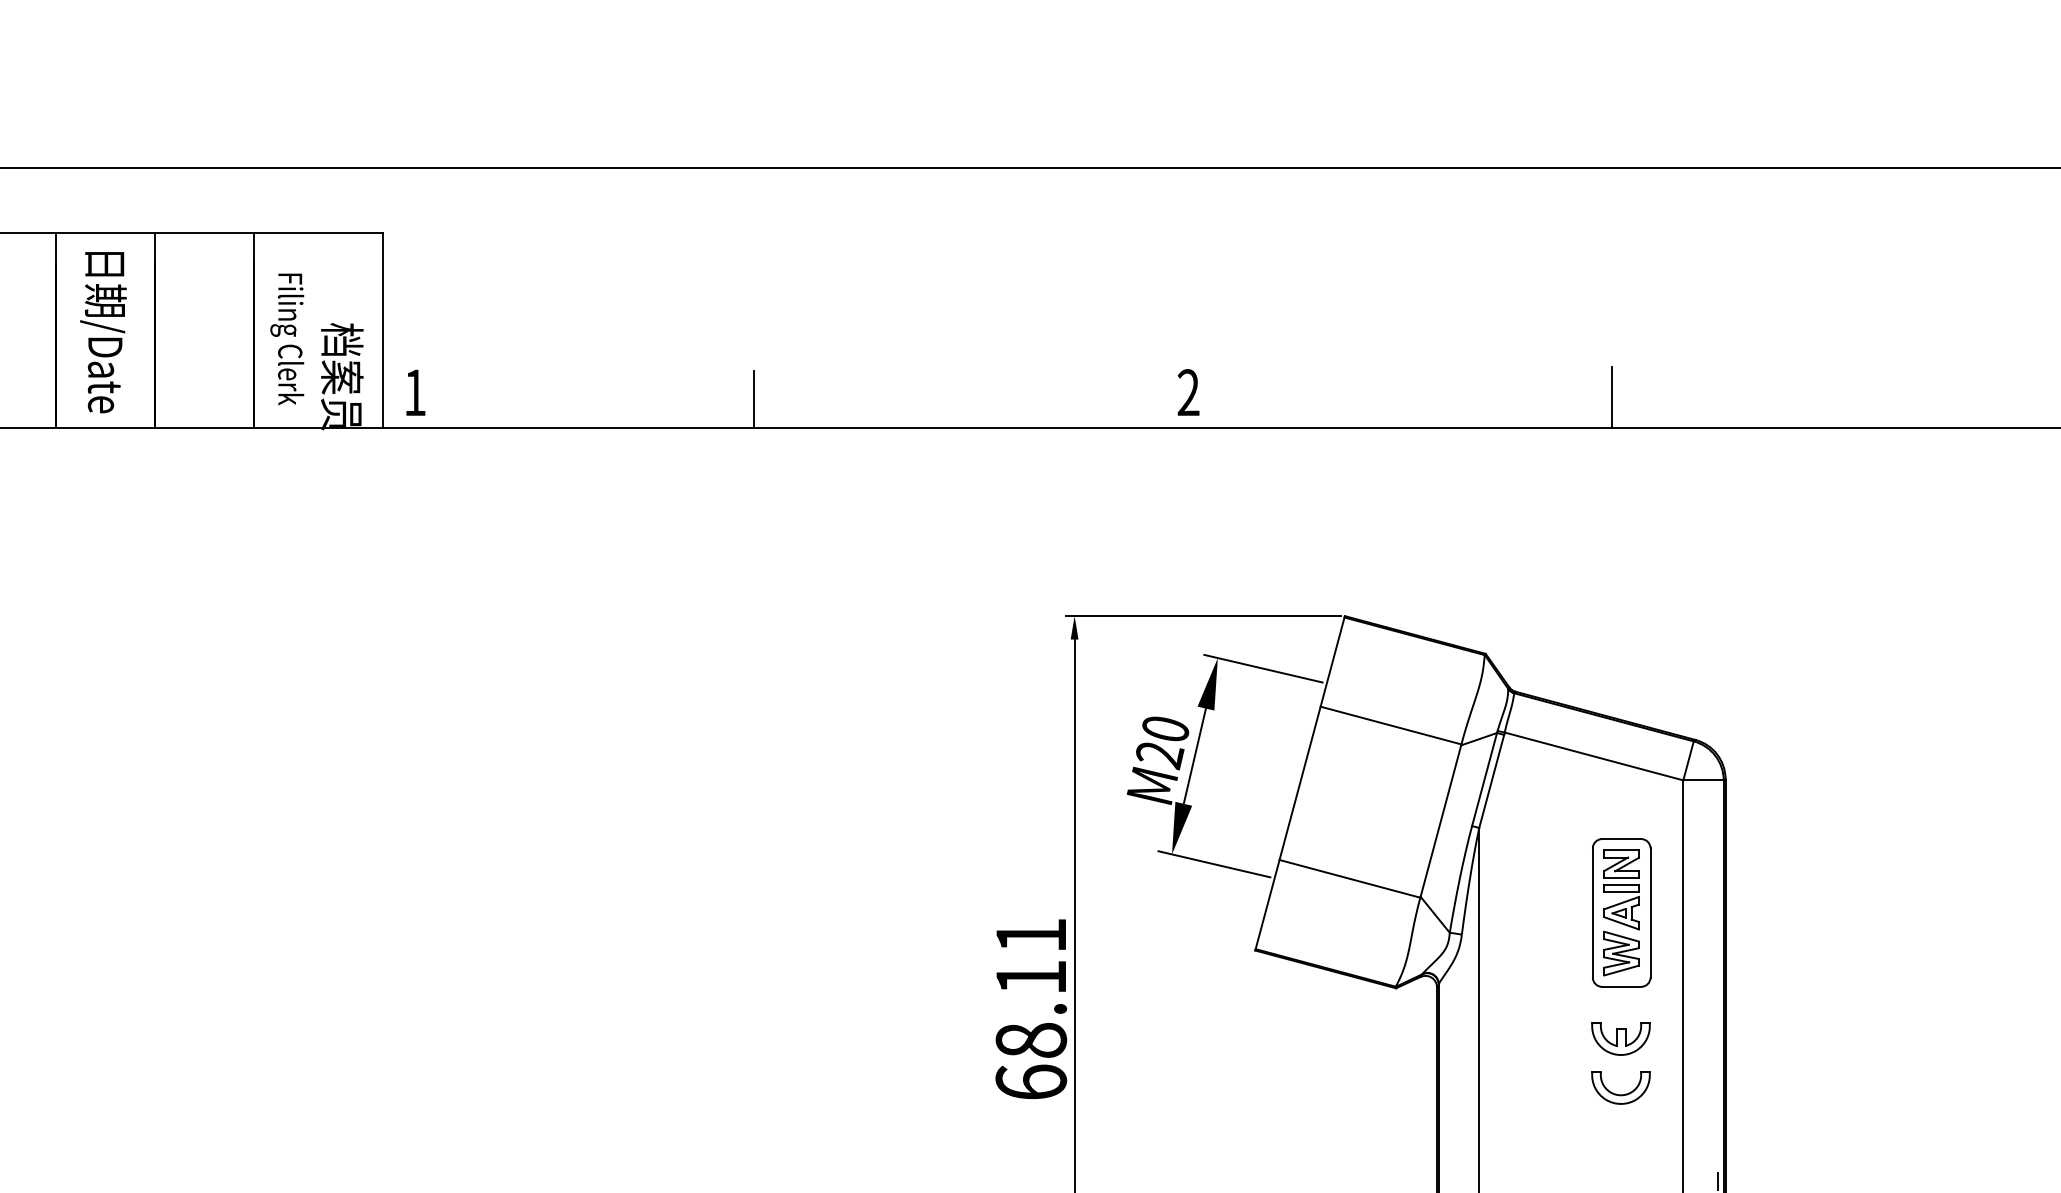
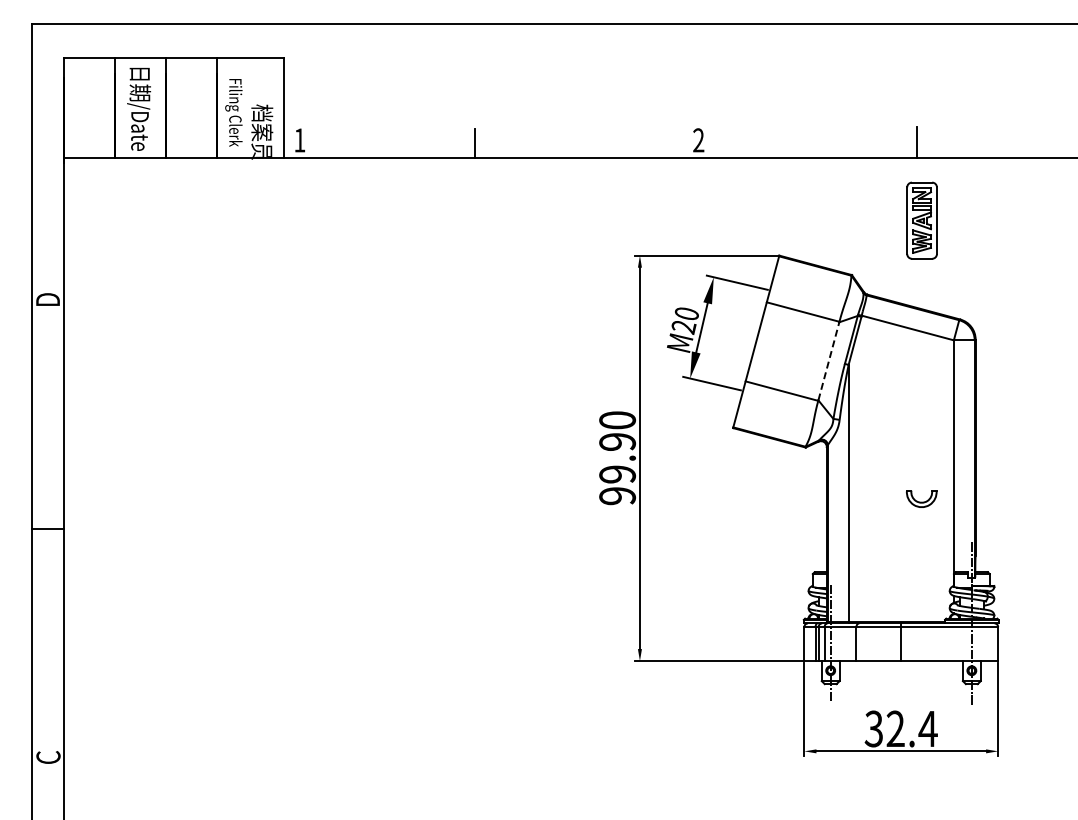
line: (1442, 819) -> (829, 360), solid -> dashed
part: (1620, 912) -> (921, 220), moved
text: (1031, 1009) -> (617, 458), 68.11 -> 99.90
part: (1620, 1038) -> (921, 473), removed

